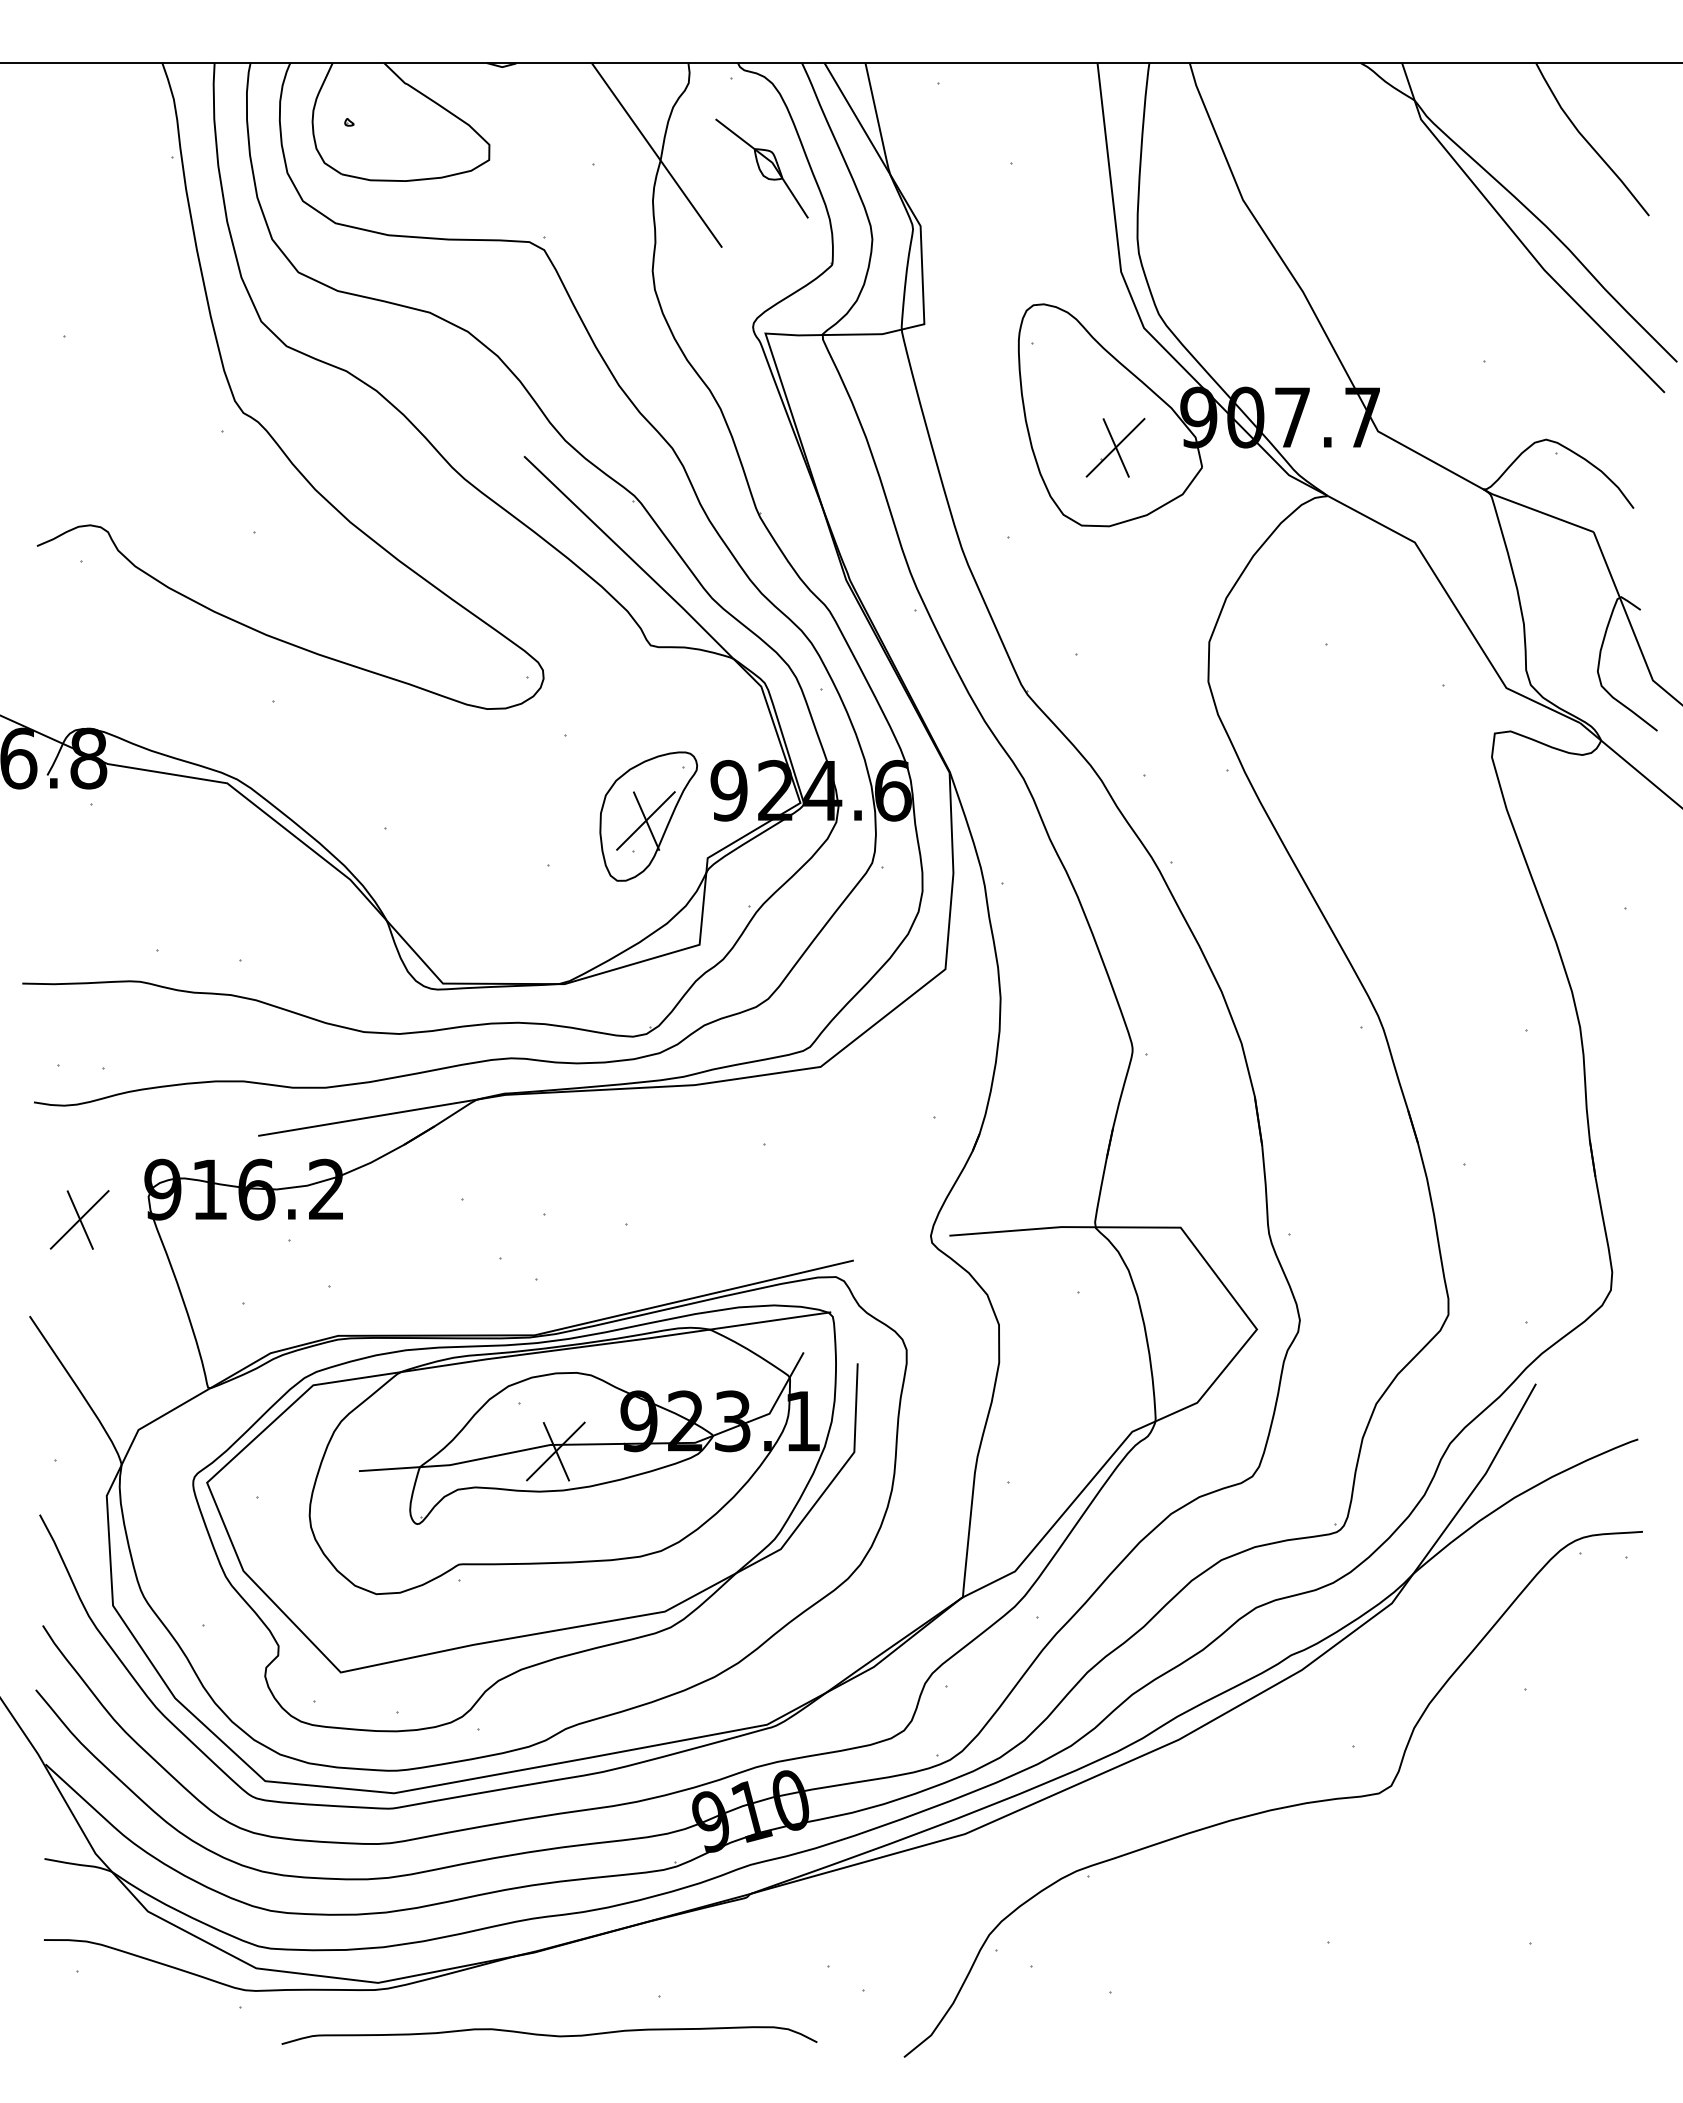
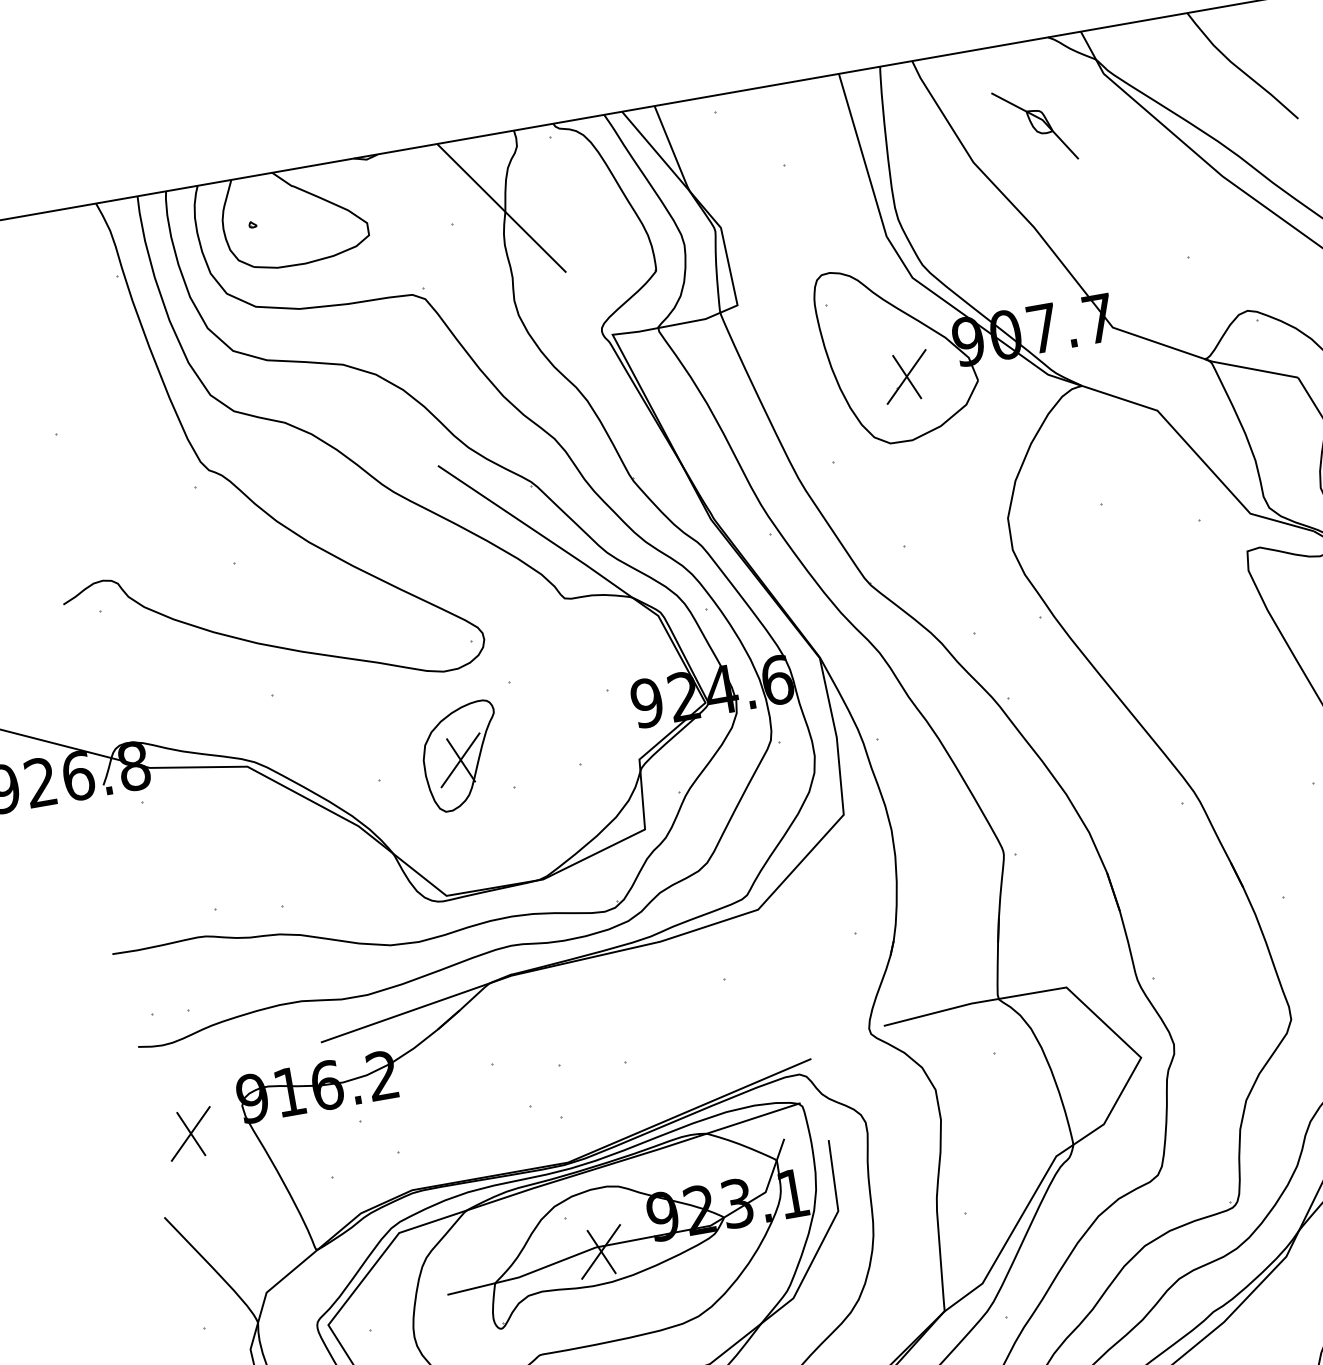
part: (761, 168) -> (1034, 126), moved
part: (648, 816) -> (461, 756), moved

